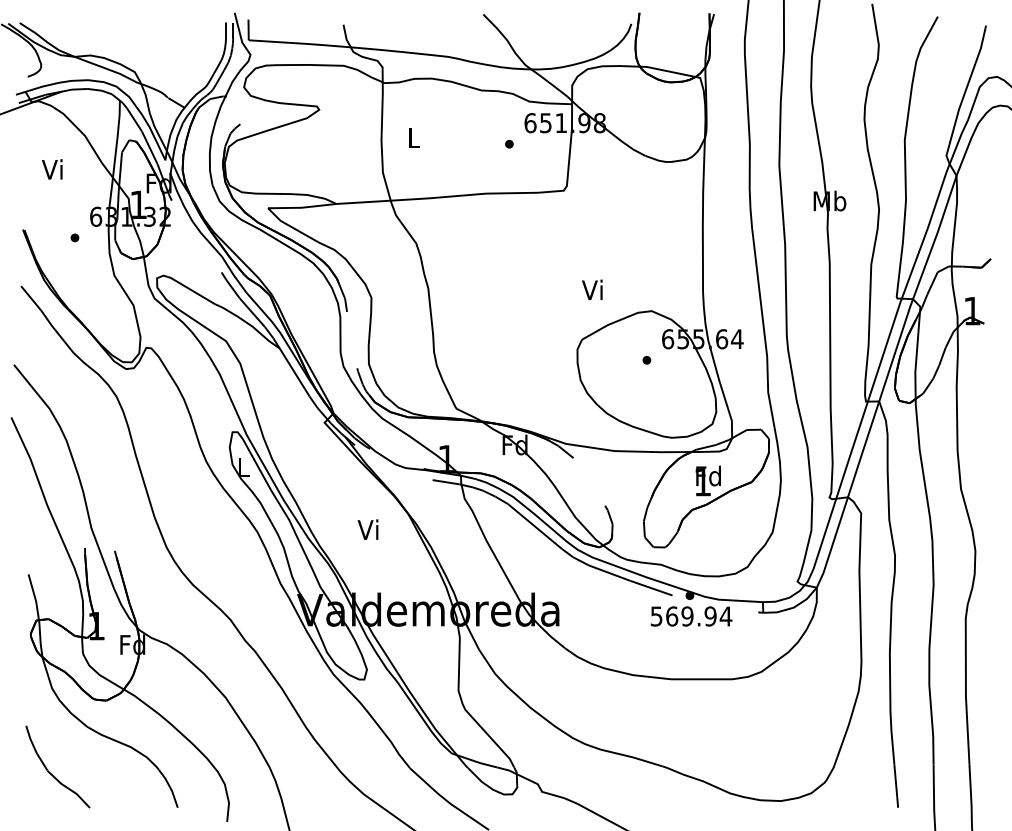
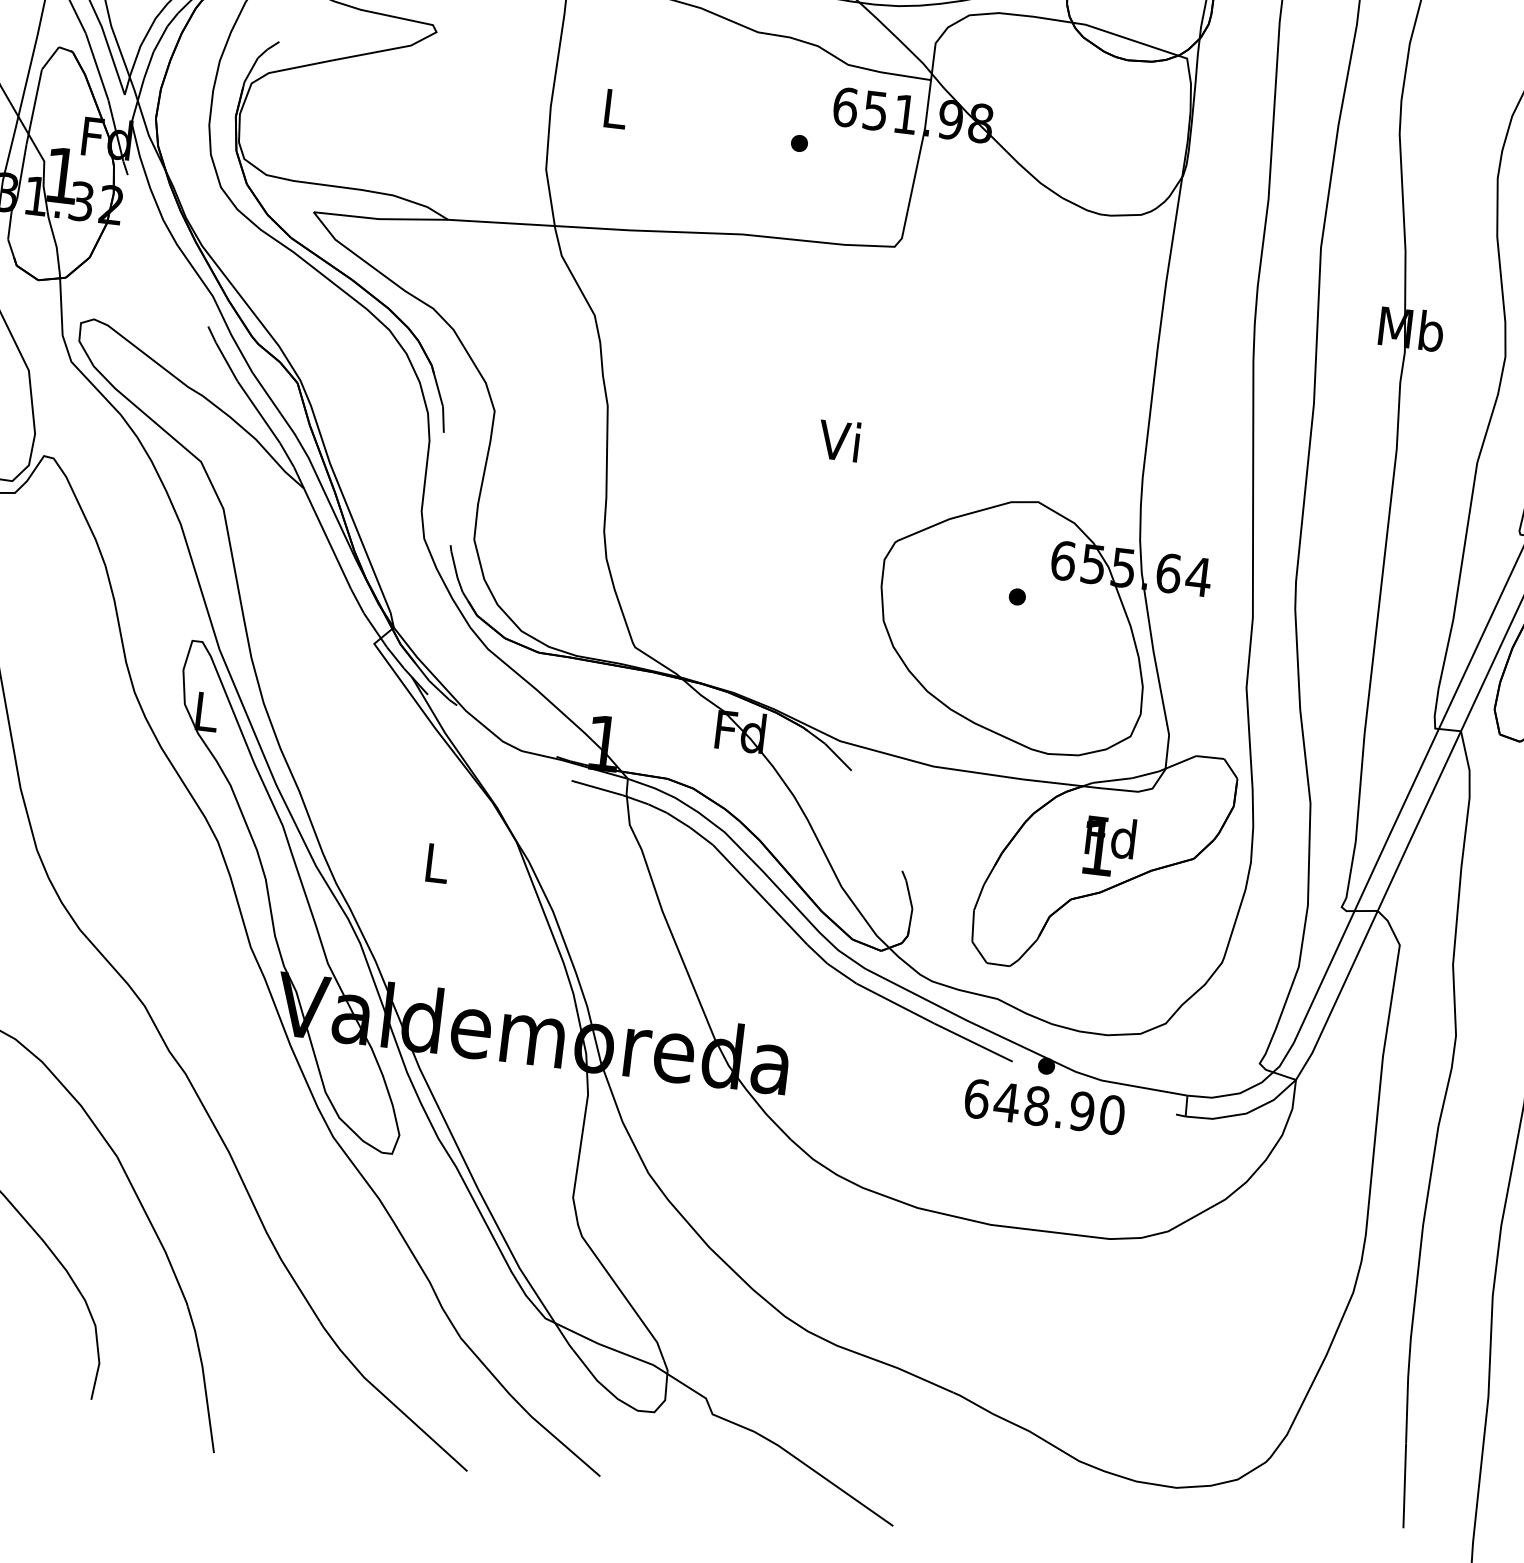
text: (592, 289) -> (839, 439), moved
text: (367, 529) -> (433, 861), Vi -> L
text: (691, 616) -> (1044, 1107), 569.94 -> 648.90

